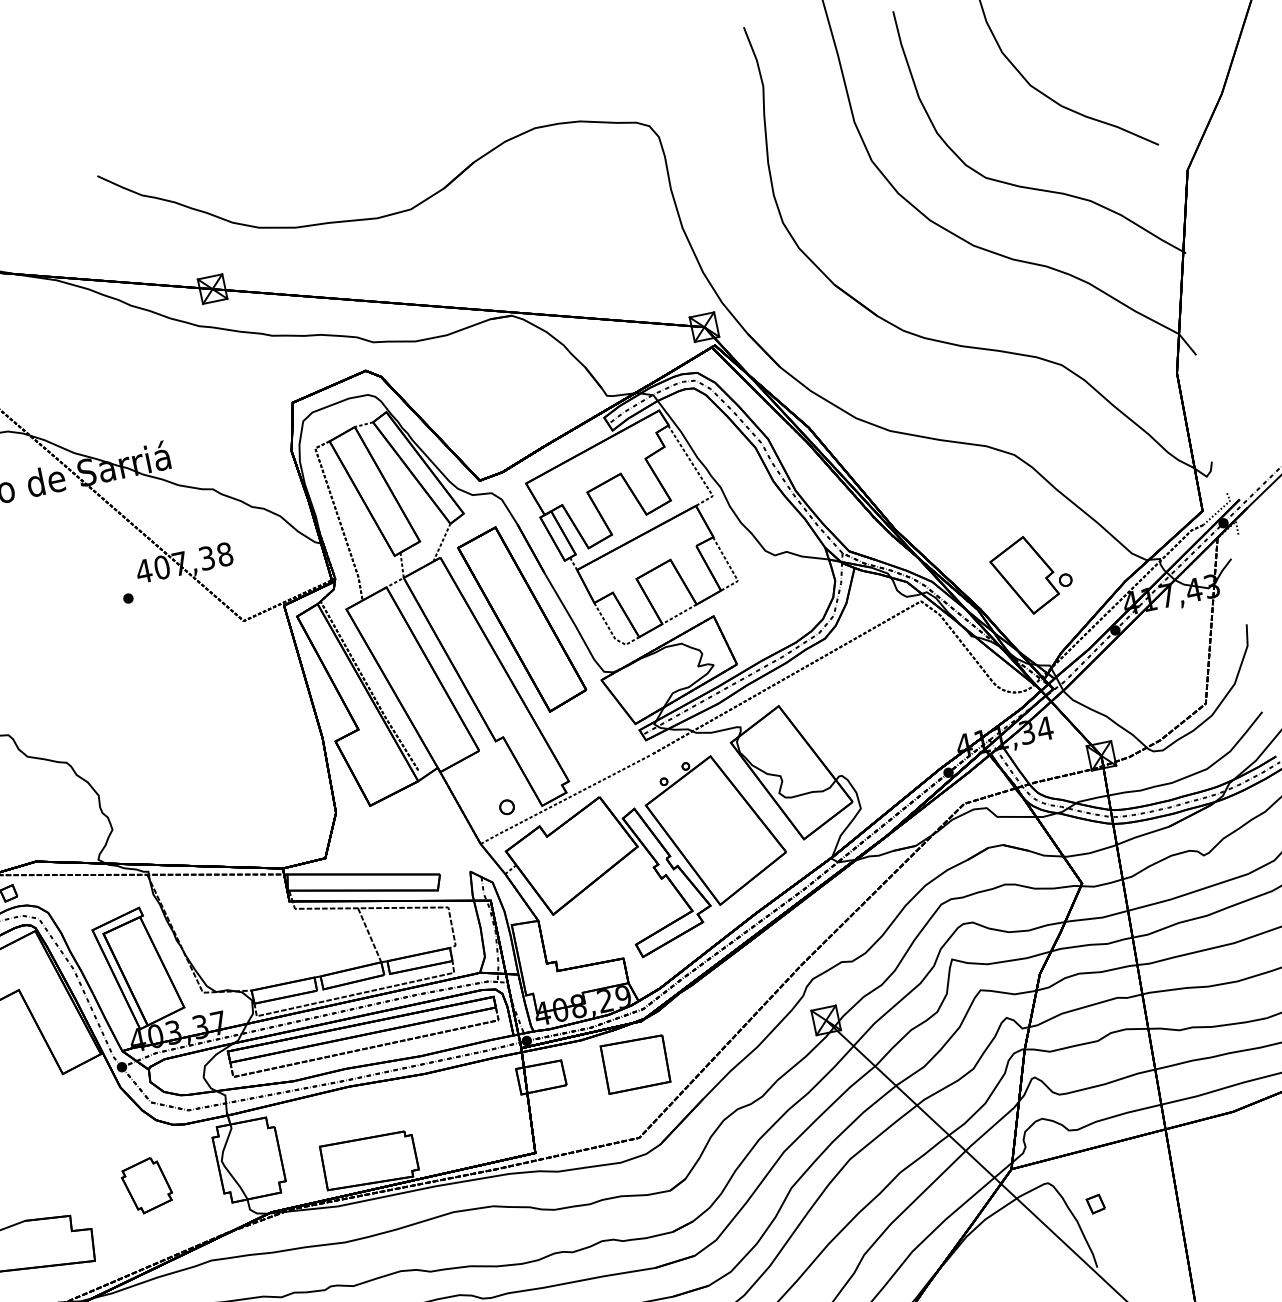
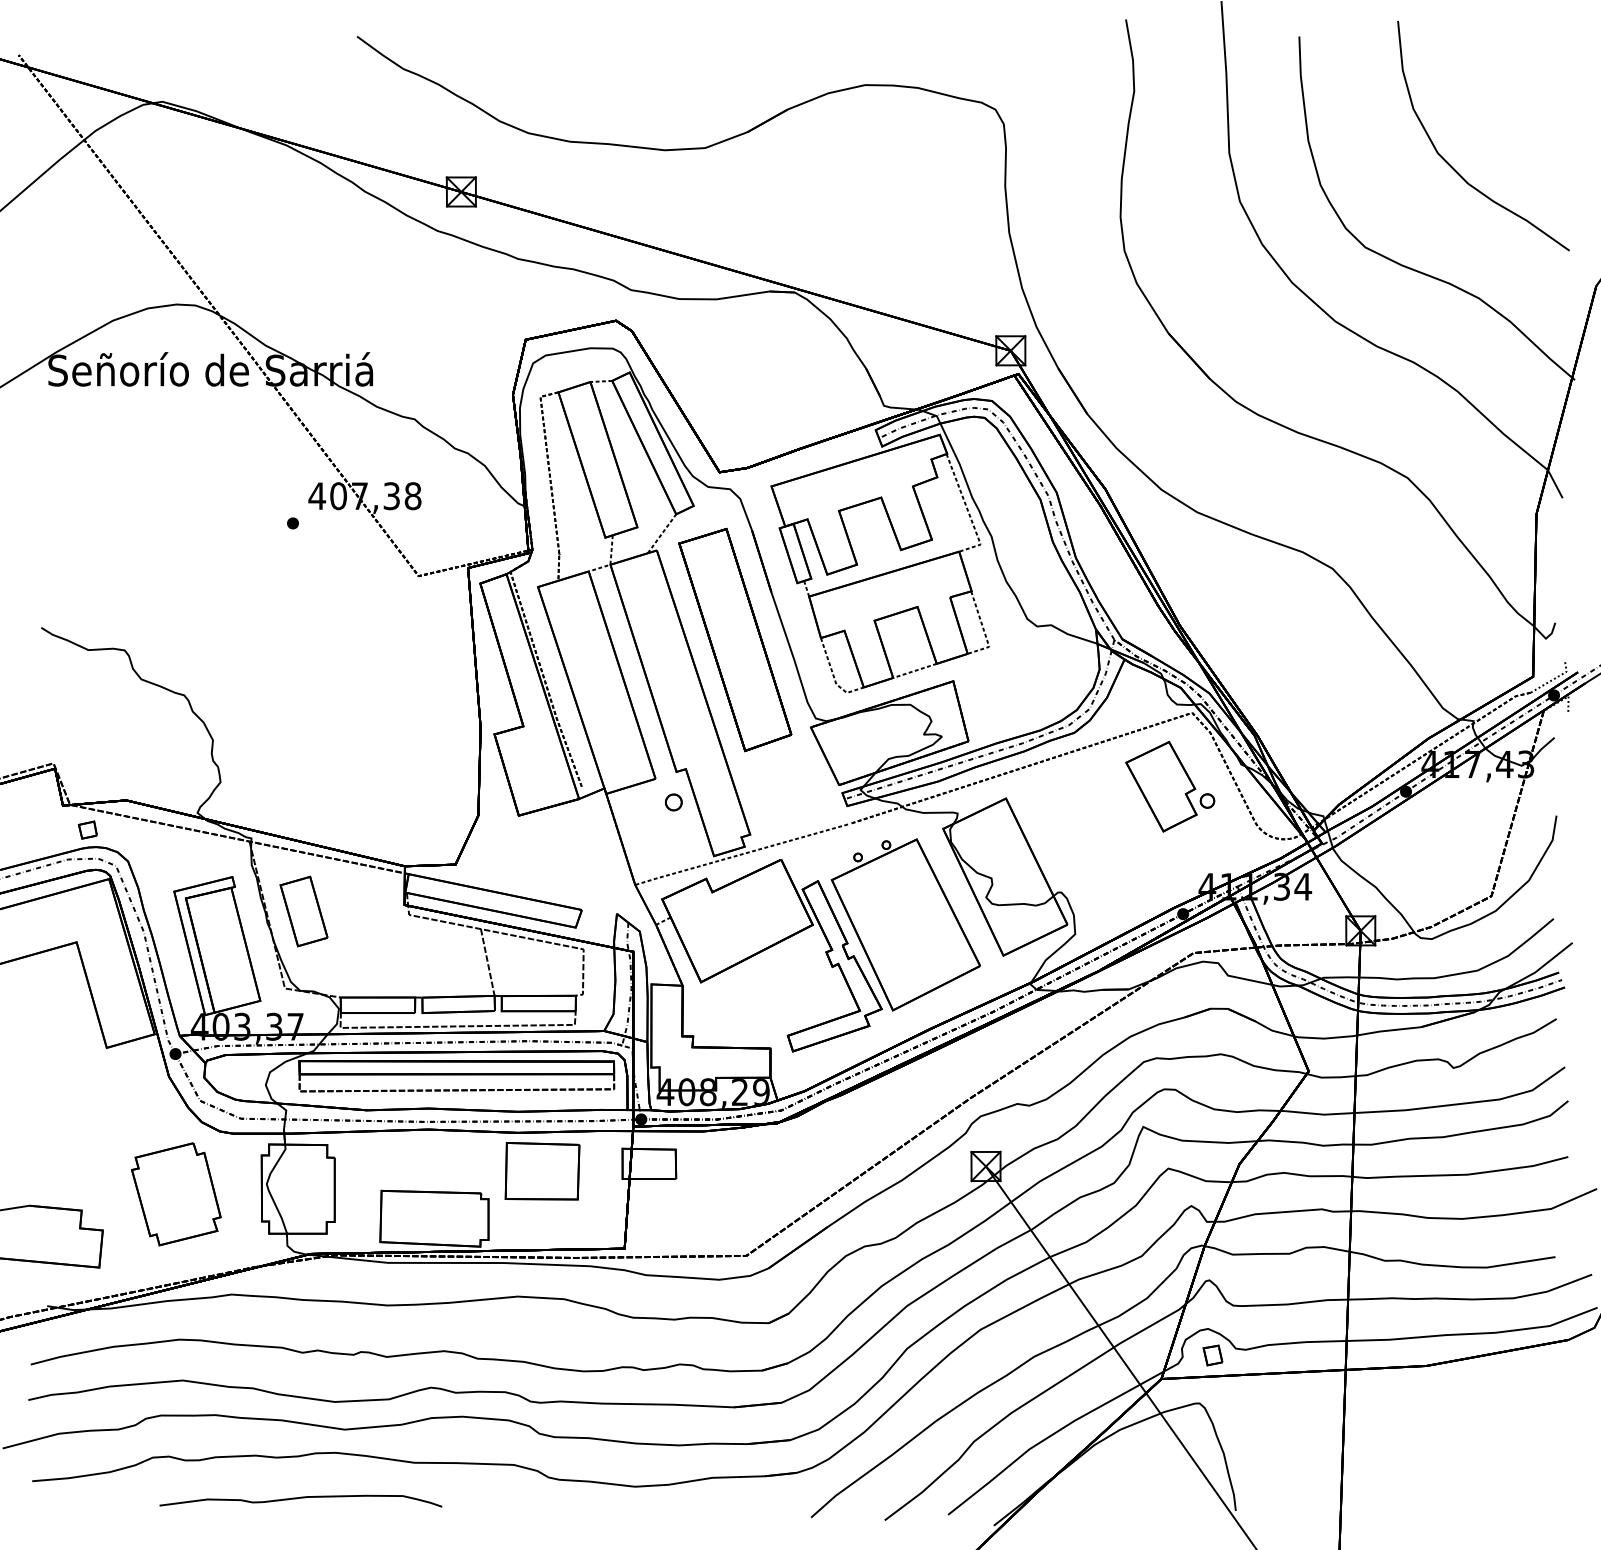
part: (1031, 574) -> (1170, 786), moved
part: (506, 807) -> (673, 802), moved
part: (205, 924) -> (303, 911), added
part: (635, 1064) -> (542, 1171), moved
part: (146, 1185) -> (175, 1194), size x1.67
part: (1095, 1204) -> (1212, 1355), moved

